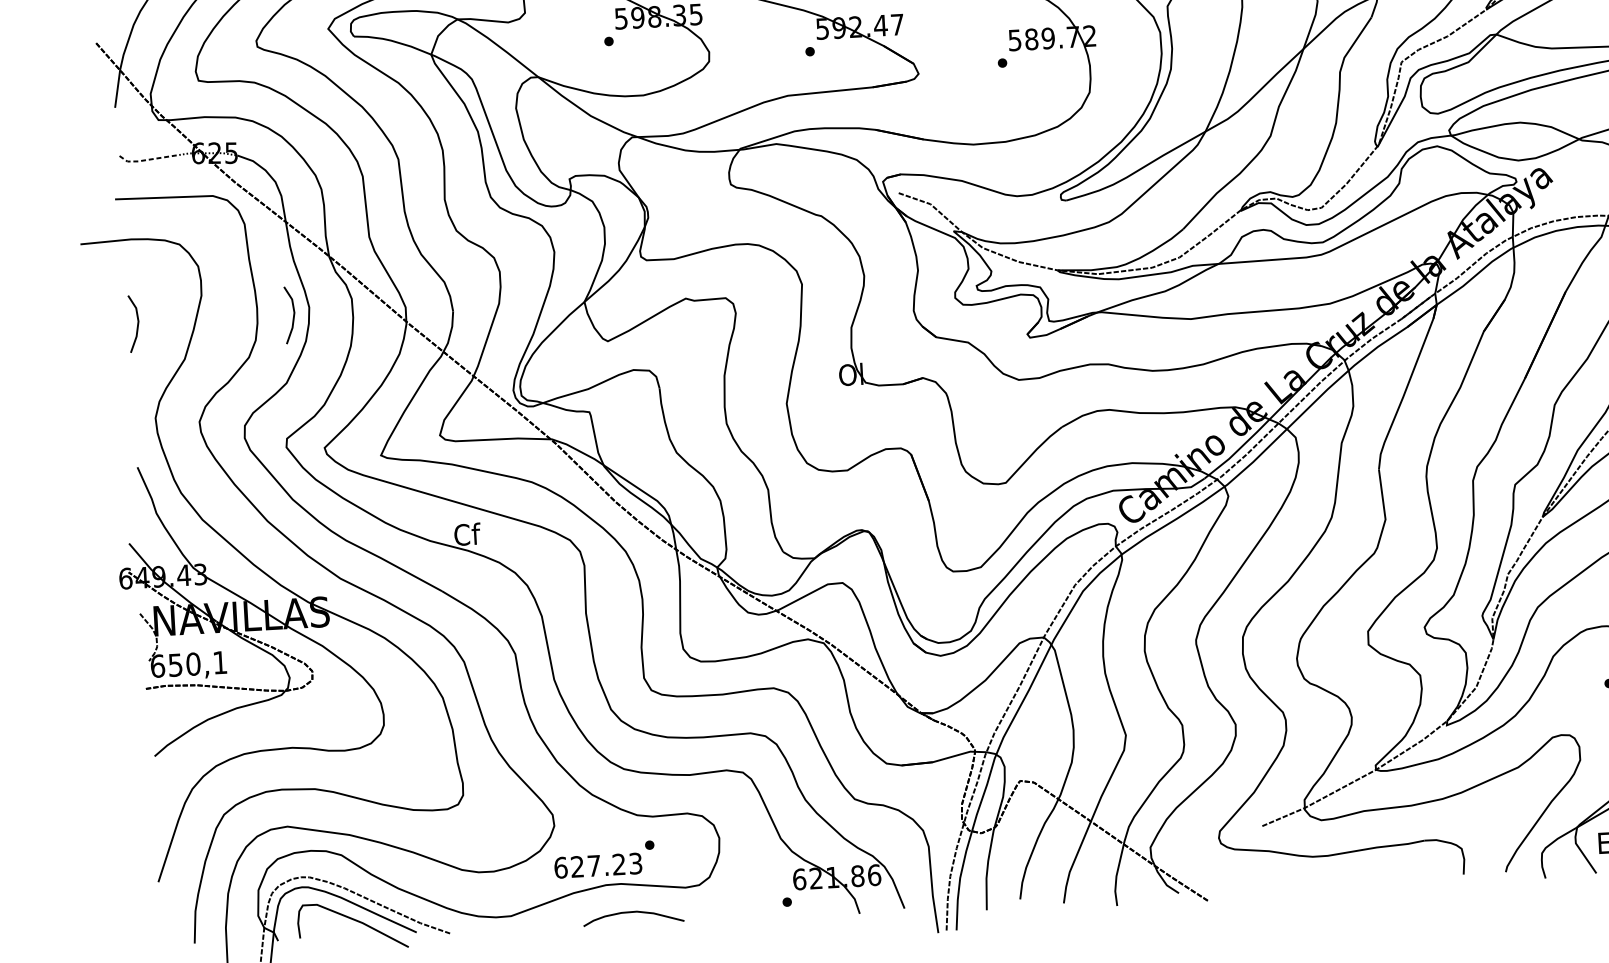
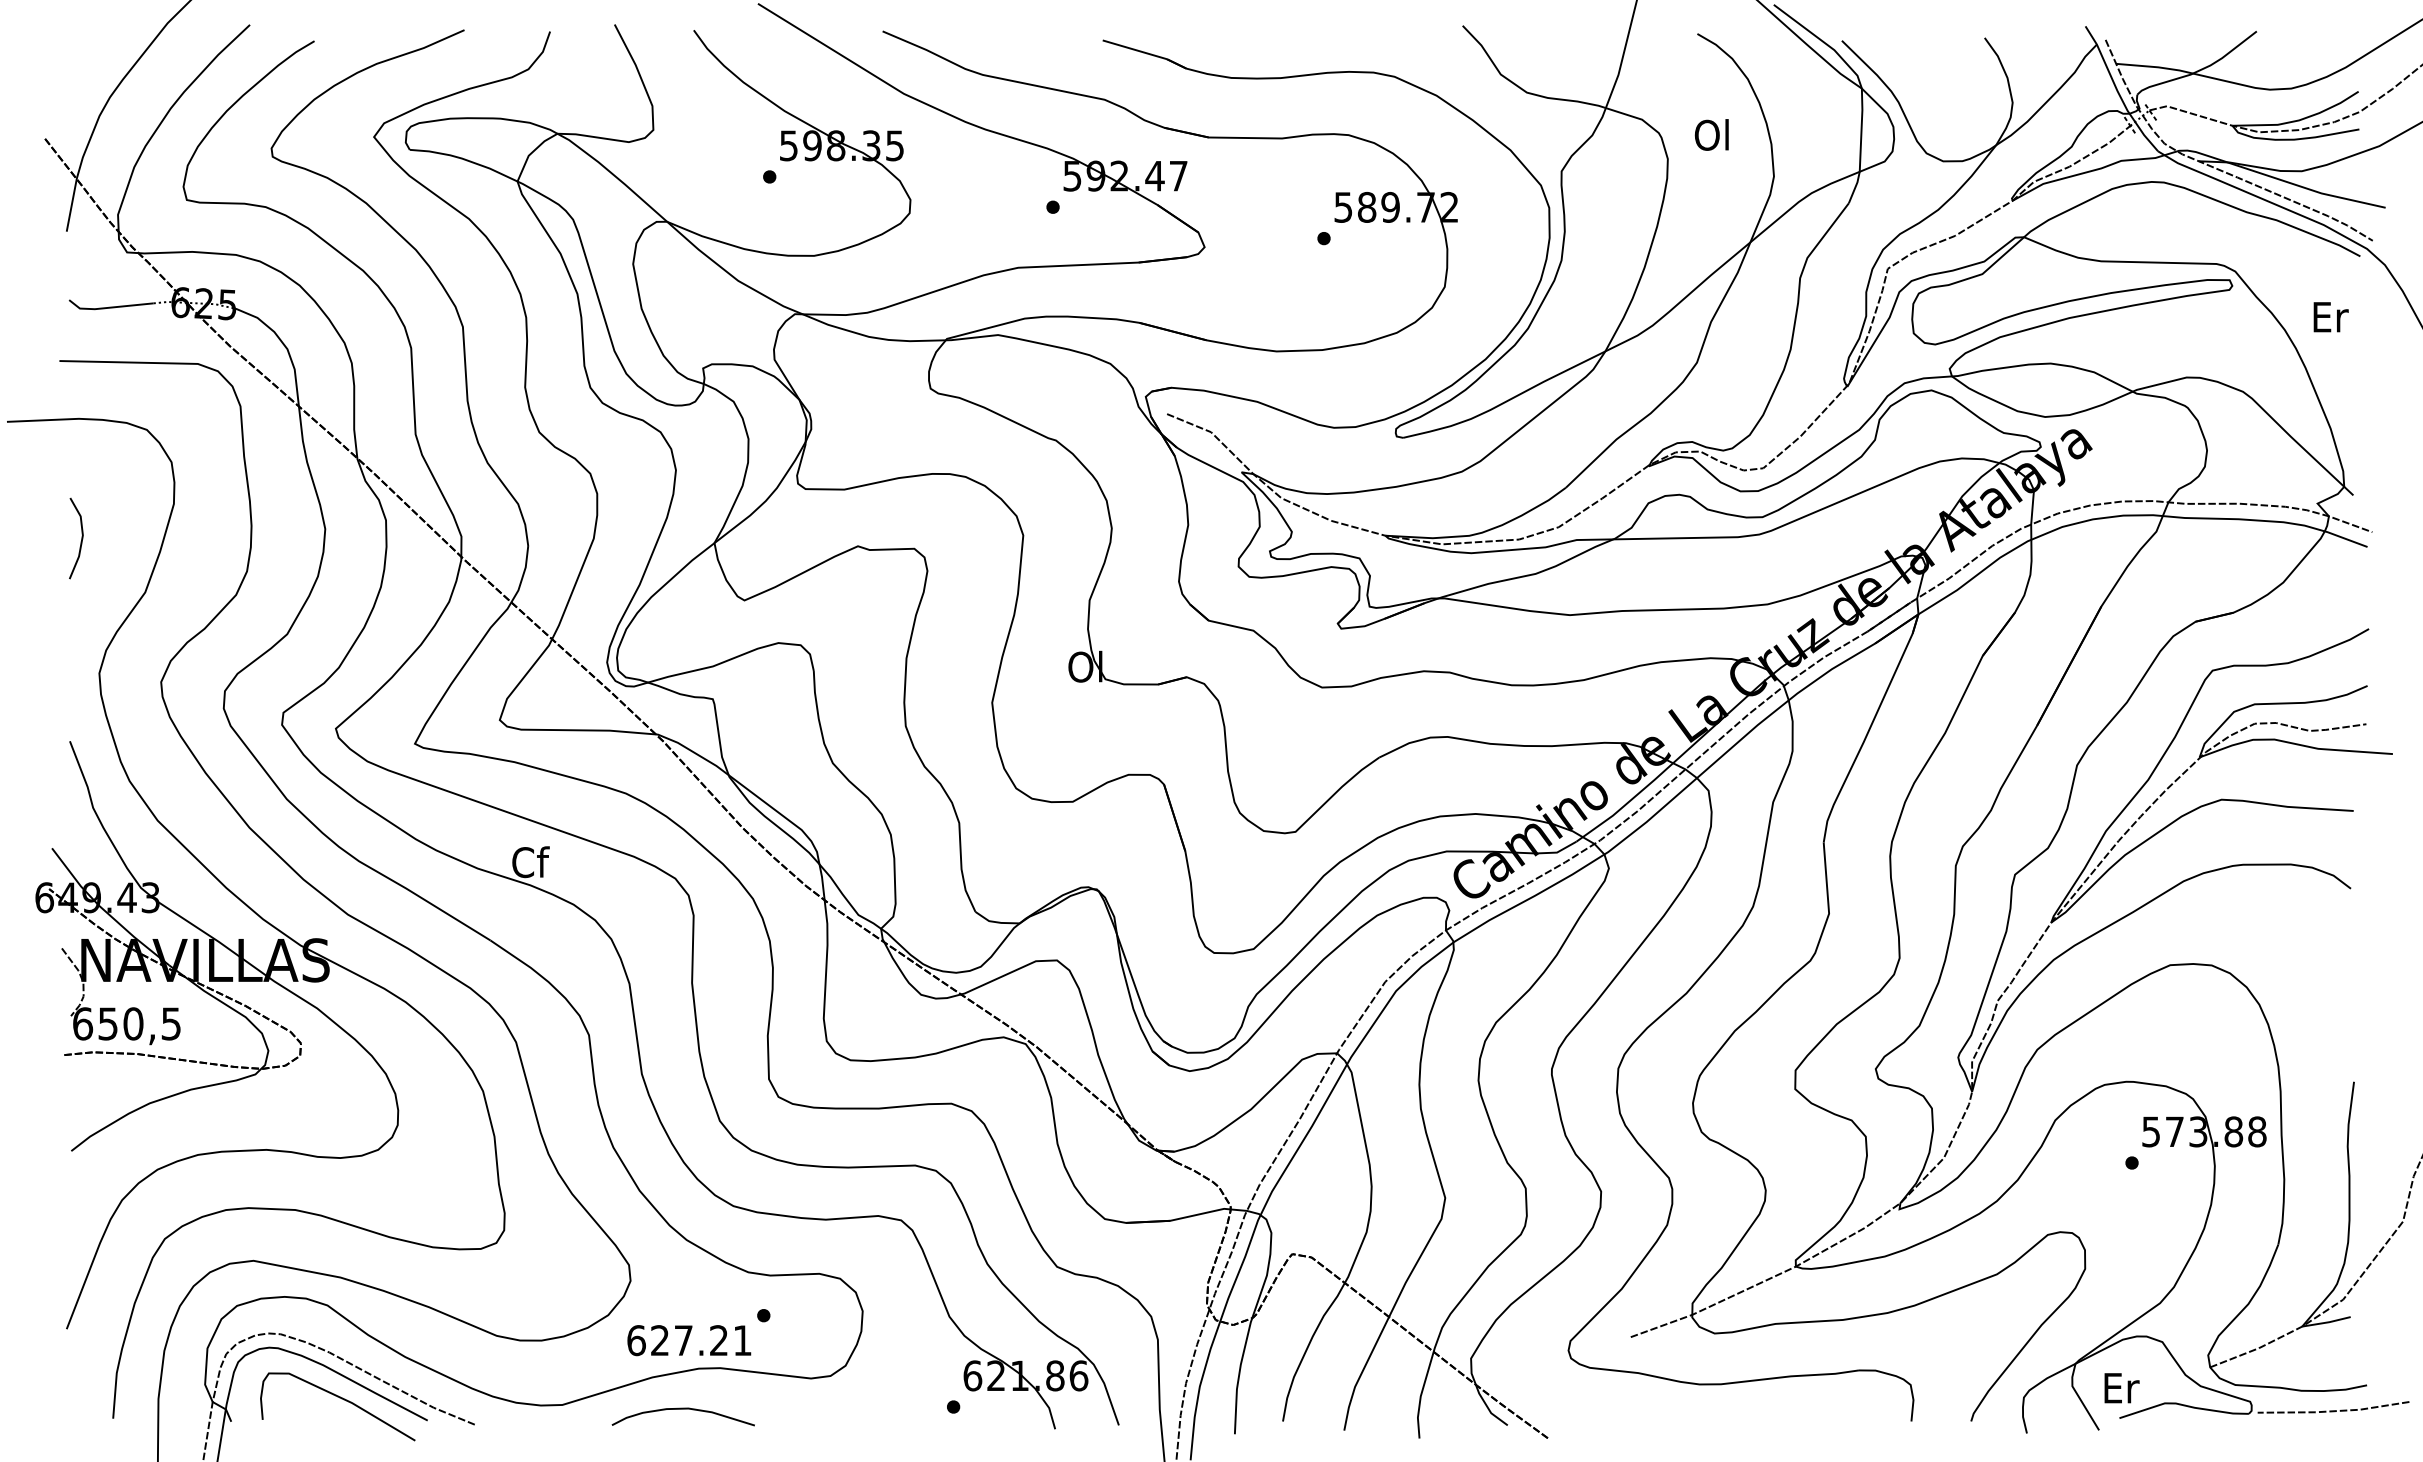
line: (147, 159) -> (108, 307), dashed -> solid
line: (293, 315) -> (302, 538), removed
text: (219, 662) -> (170, 1023), 650,1 -> 650,5
text: (635, 863) -> (742, 1340), 627.23 -> 627.21
curve: (632, 912) -> (682, 1409), moved

